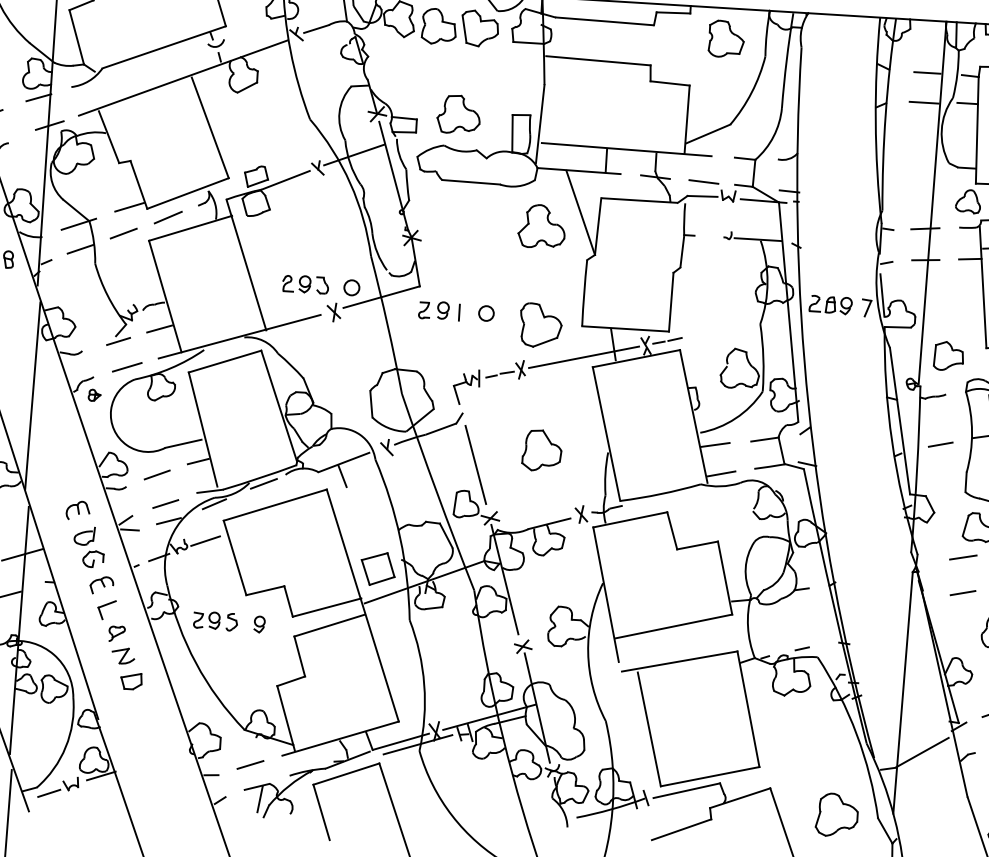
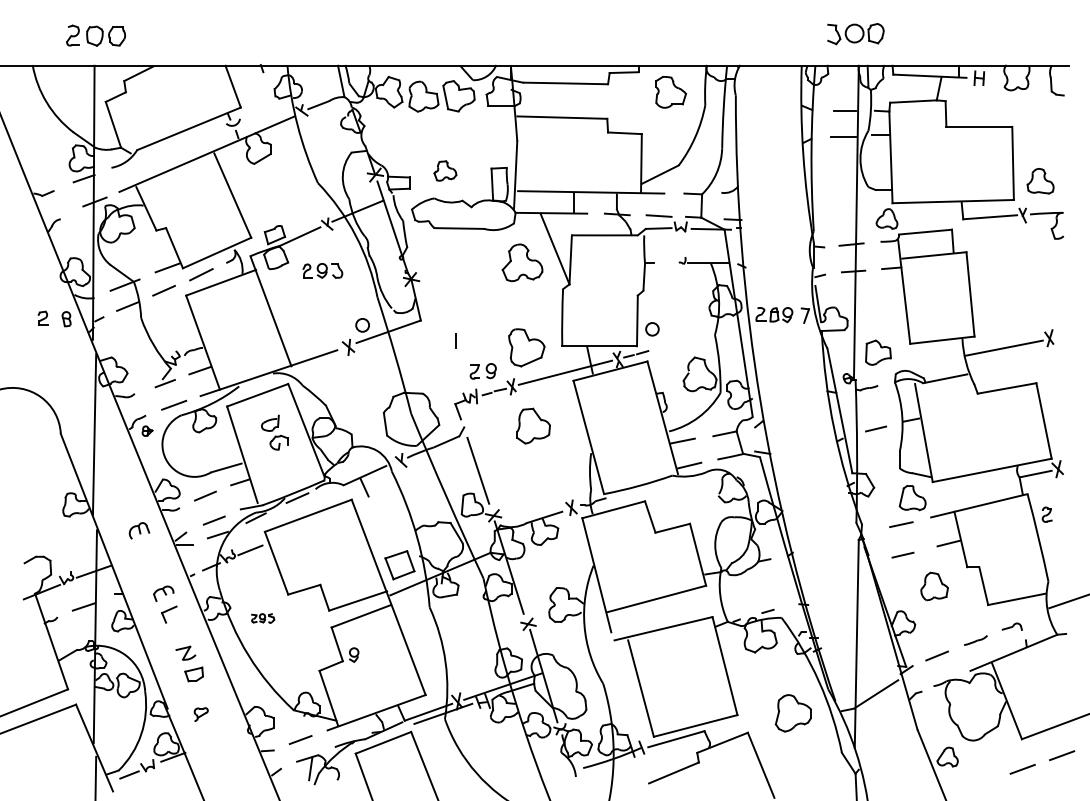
part: (459, 113) -> (445, 170), size x0.6
part: (305, 283) -> (322, 270), moved
part: (433, 310) -> (482, 371), moved
circle: (486, 313) -> (652, 329), moved
part: (542, 450) -> (533, 425), moved
part: (88, 546) -> (274, 432), moved
part: (214, 621) -> (262, 618), size x0.6
part: (260, 623) -> (354, 654), moved
part: (116, 633) -> (200, 714), moved
part: (835, 815) -> (792, 713), moved

